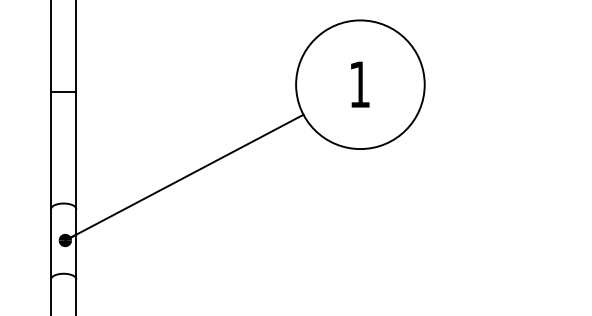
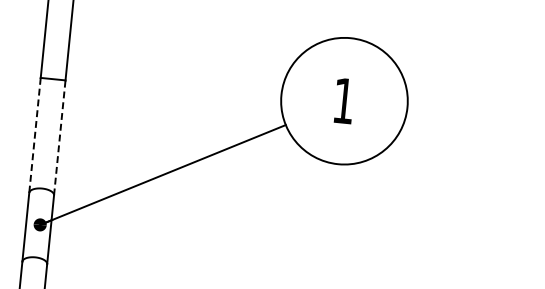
line: (51, 150) -> (35, 135), solid -> dashed
line: (76, 150) -> (59, 137), solid -> dashed

